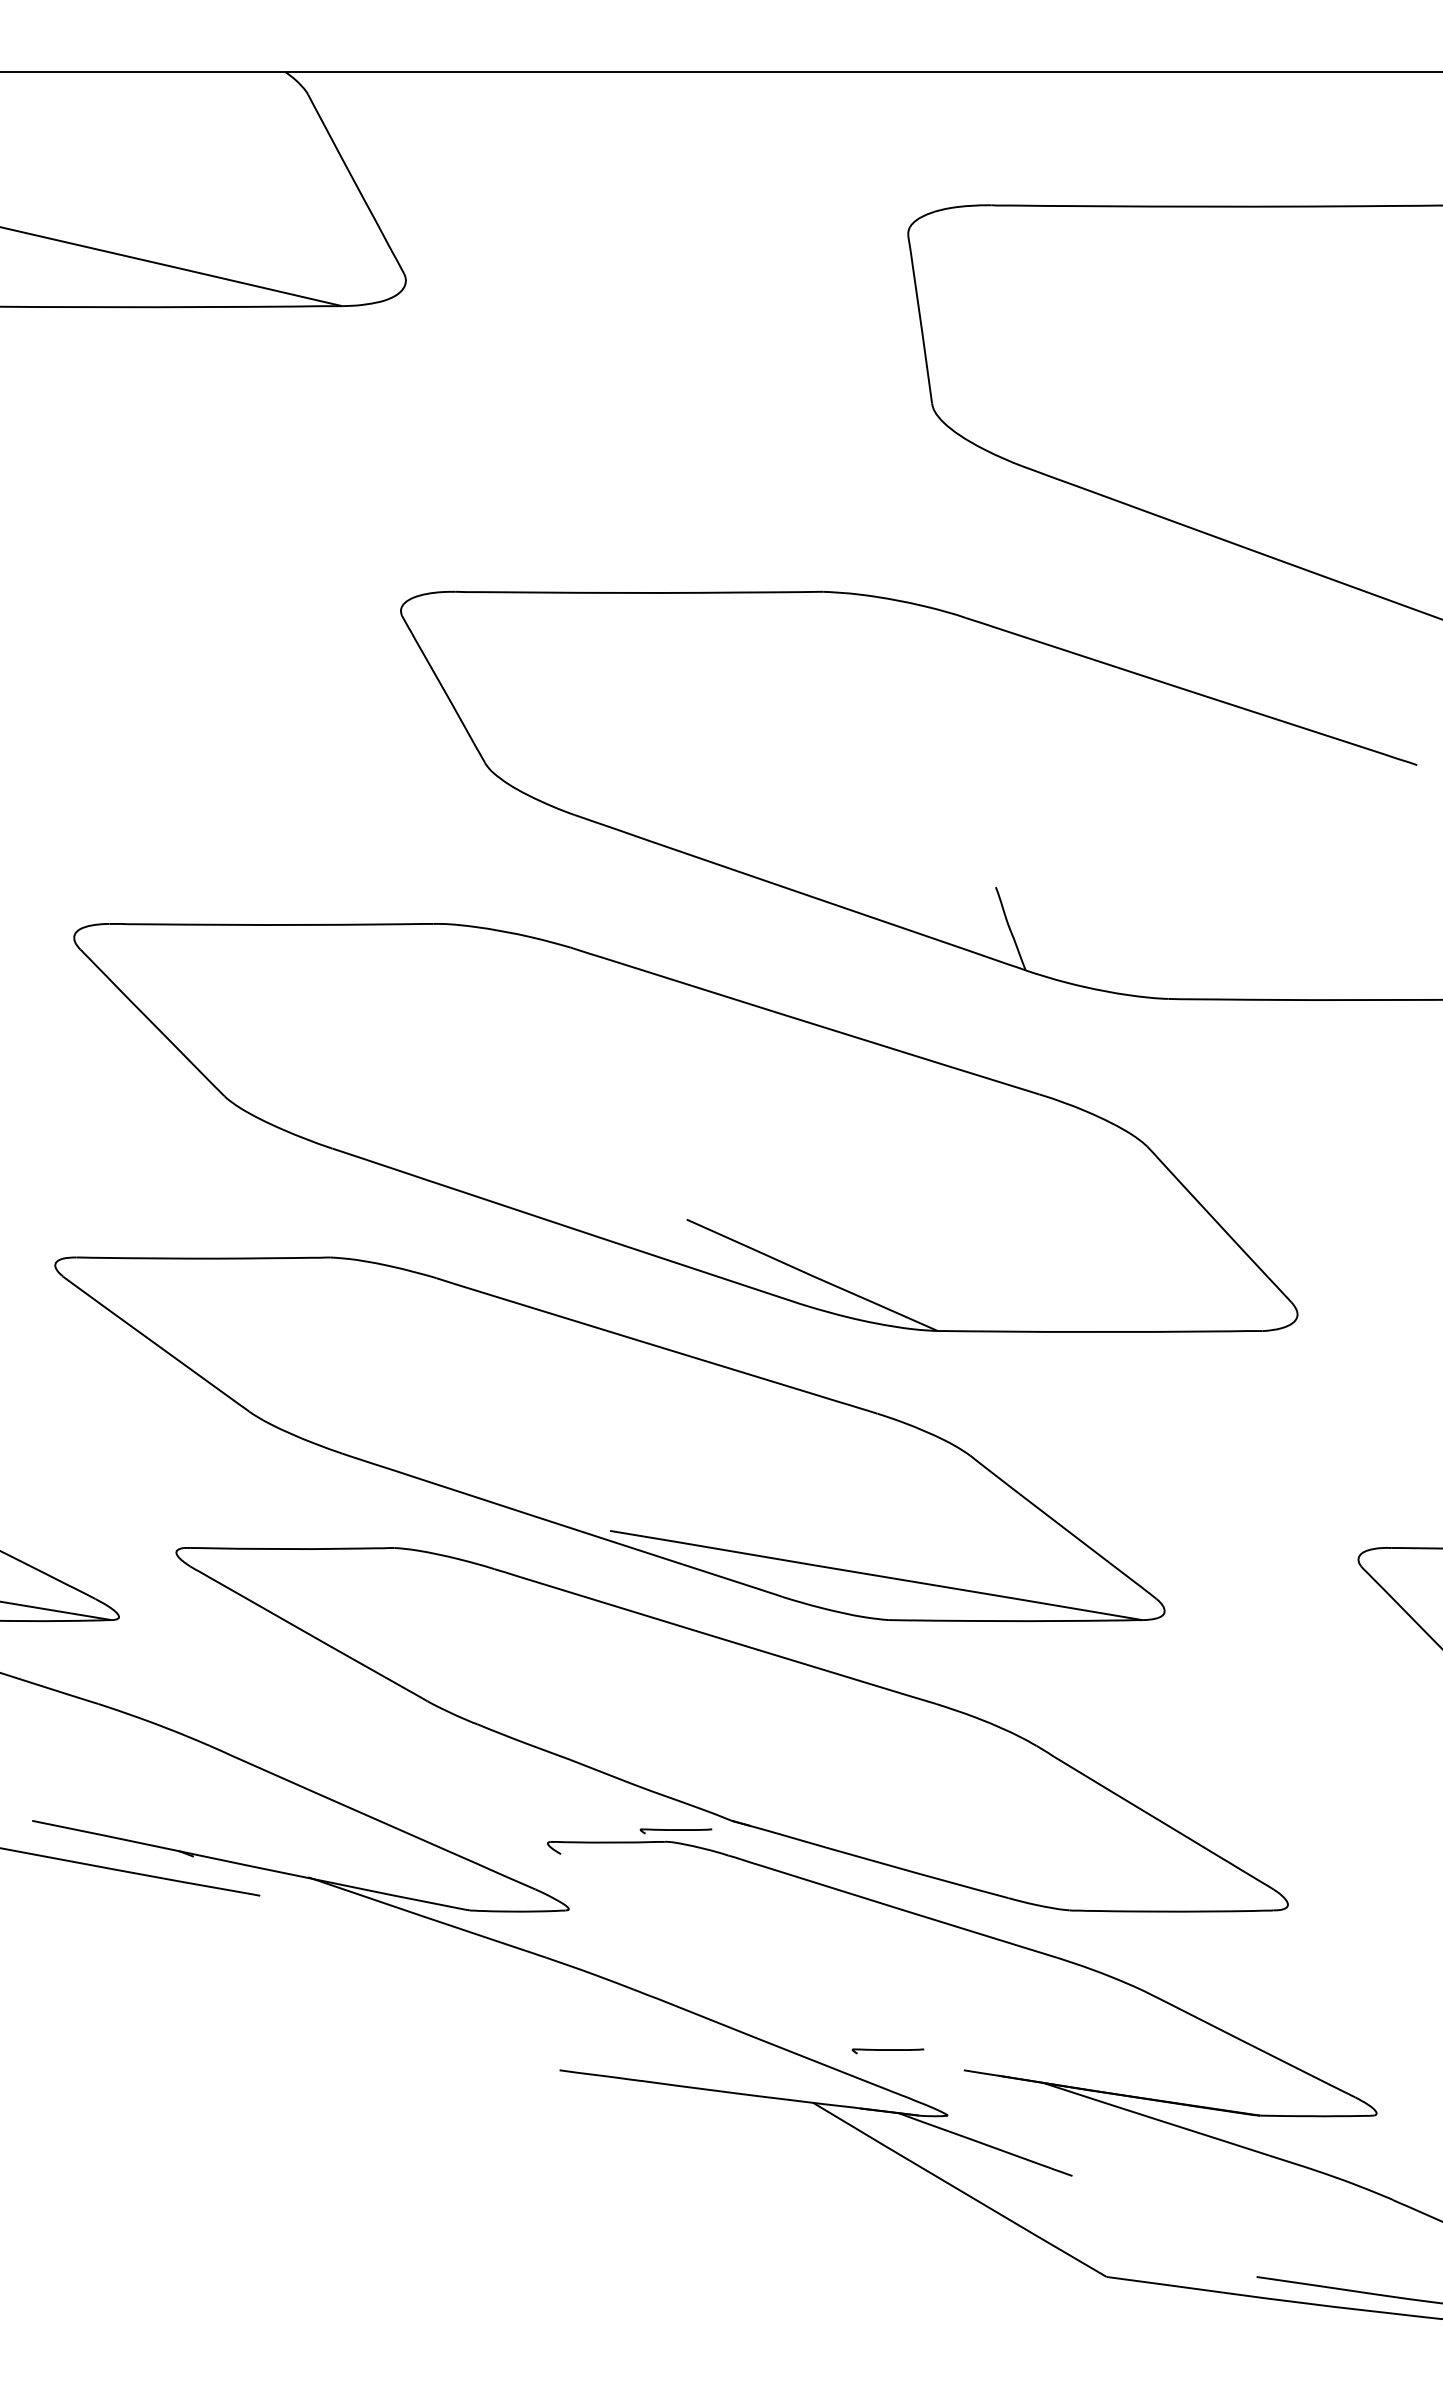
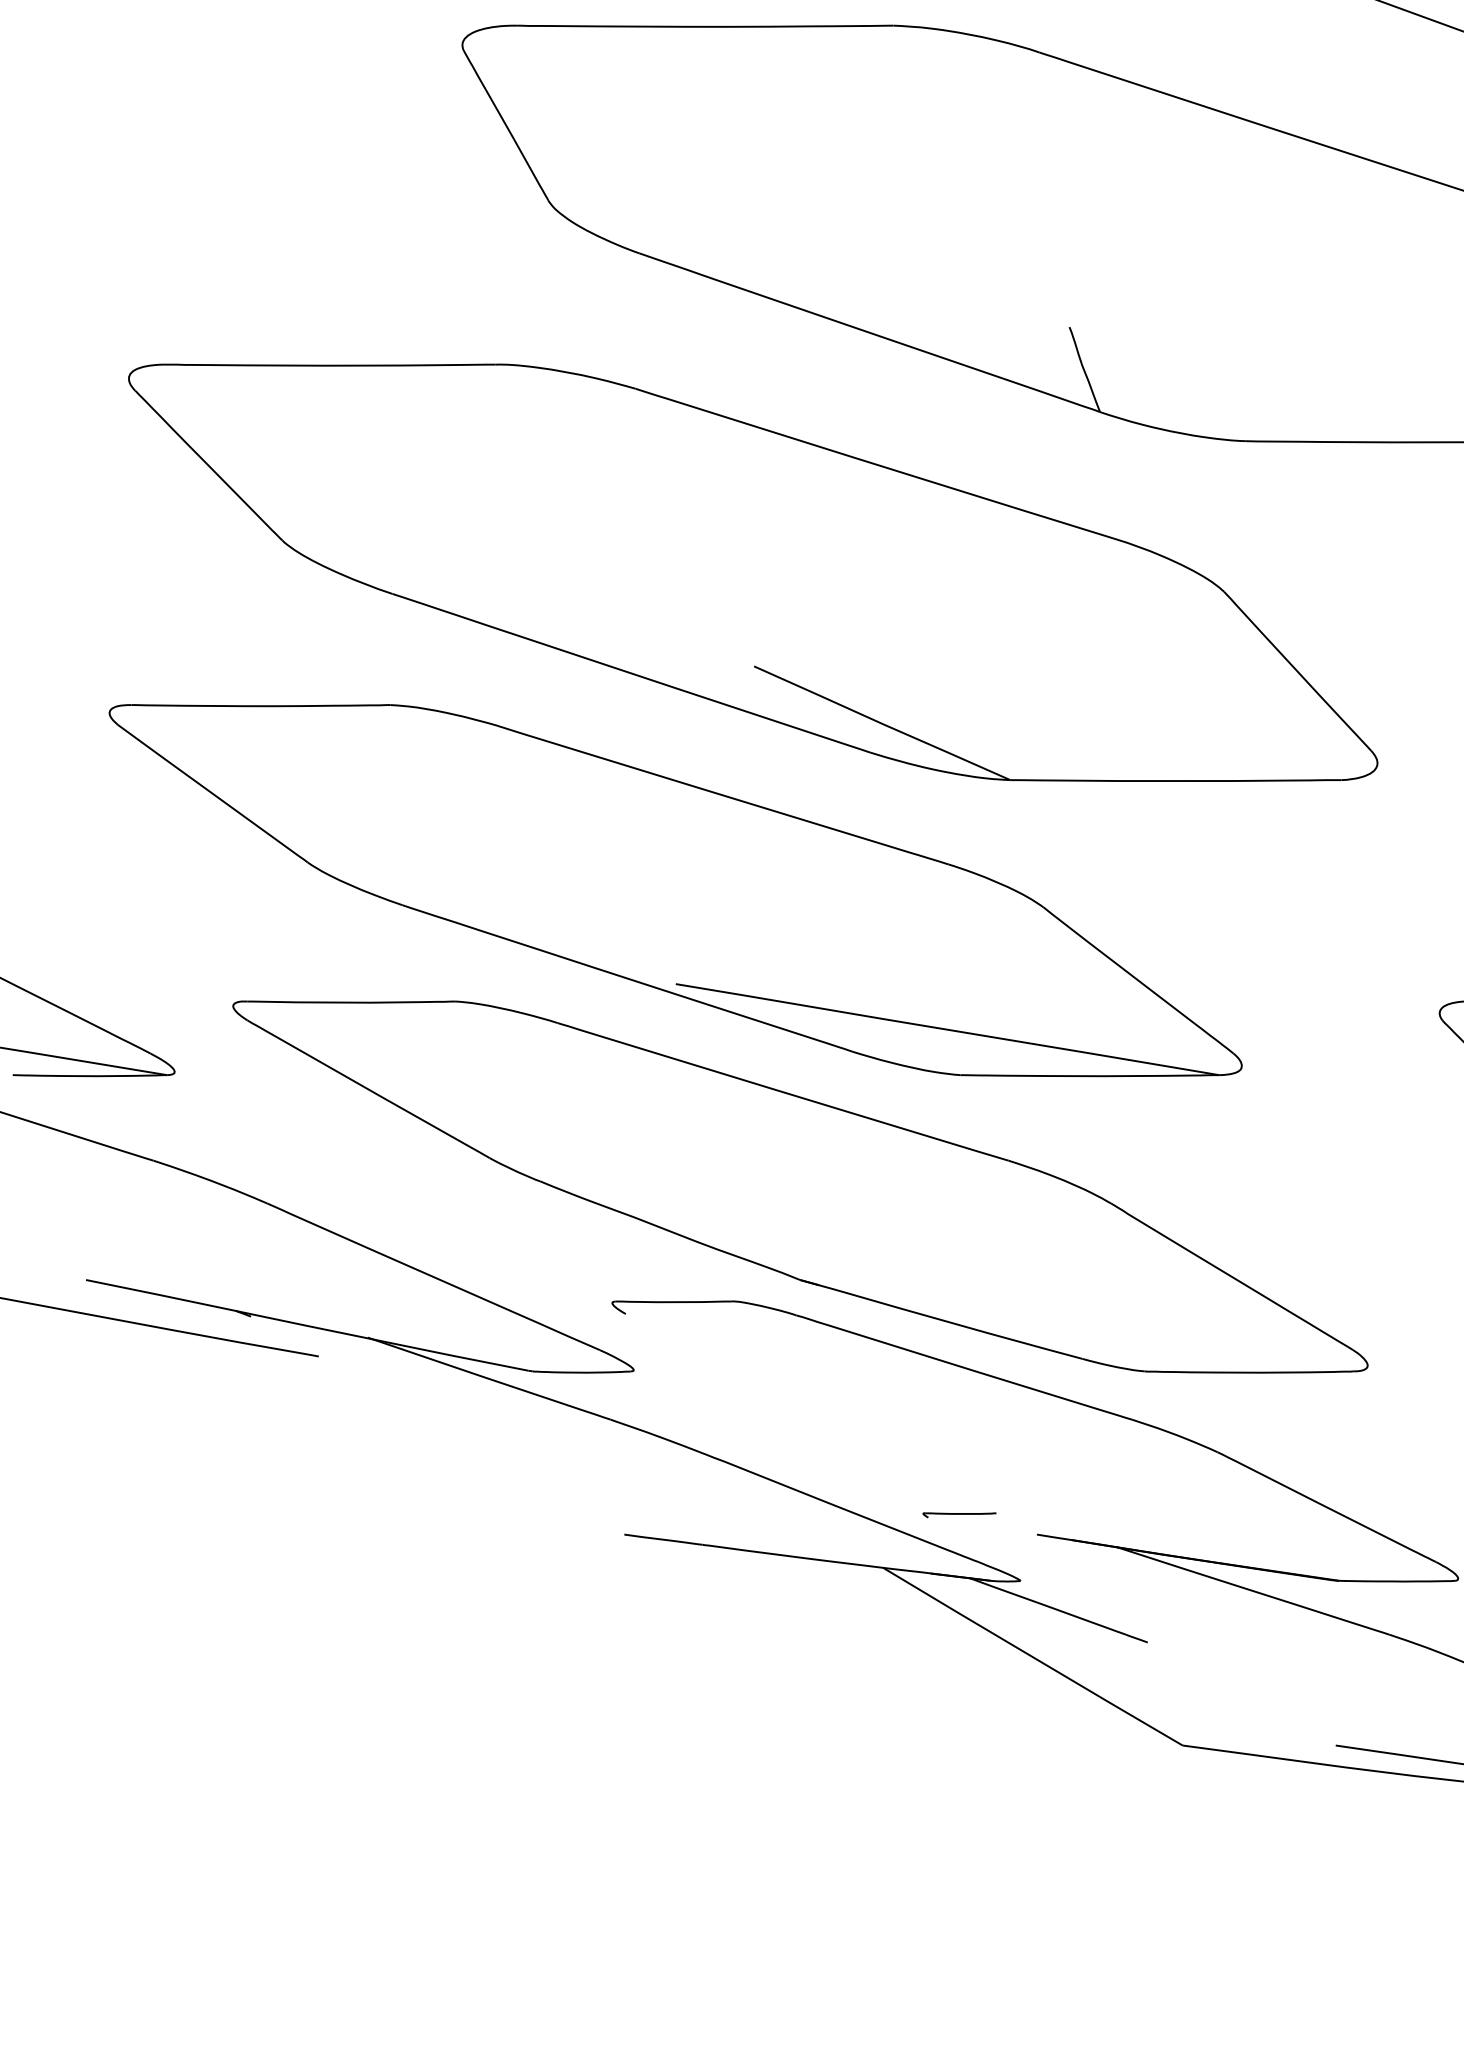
part: (675, 1831) -> (742, 1290), removed

